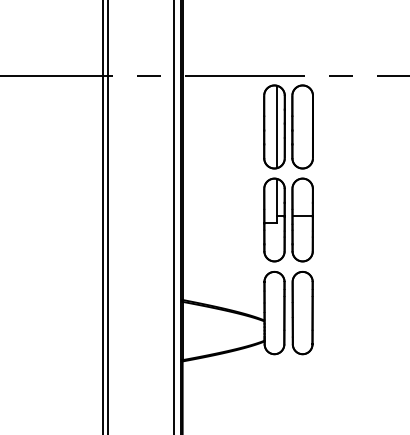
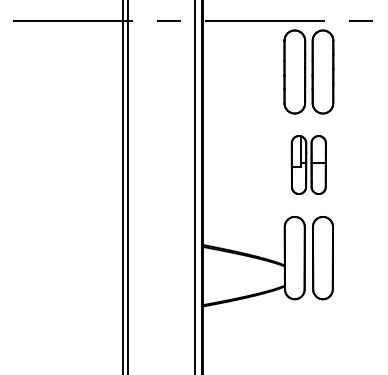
line: (276, 126) -> (296, 71), removed
part: (288, 219) -> (308, 164), size x0.7

